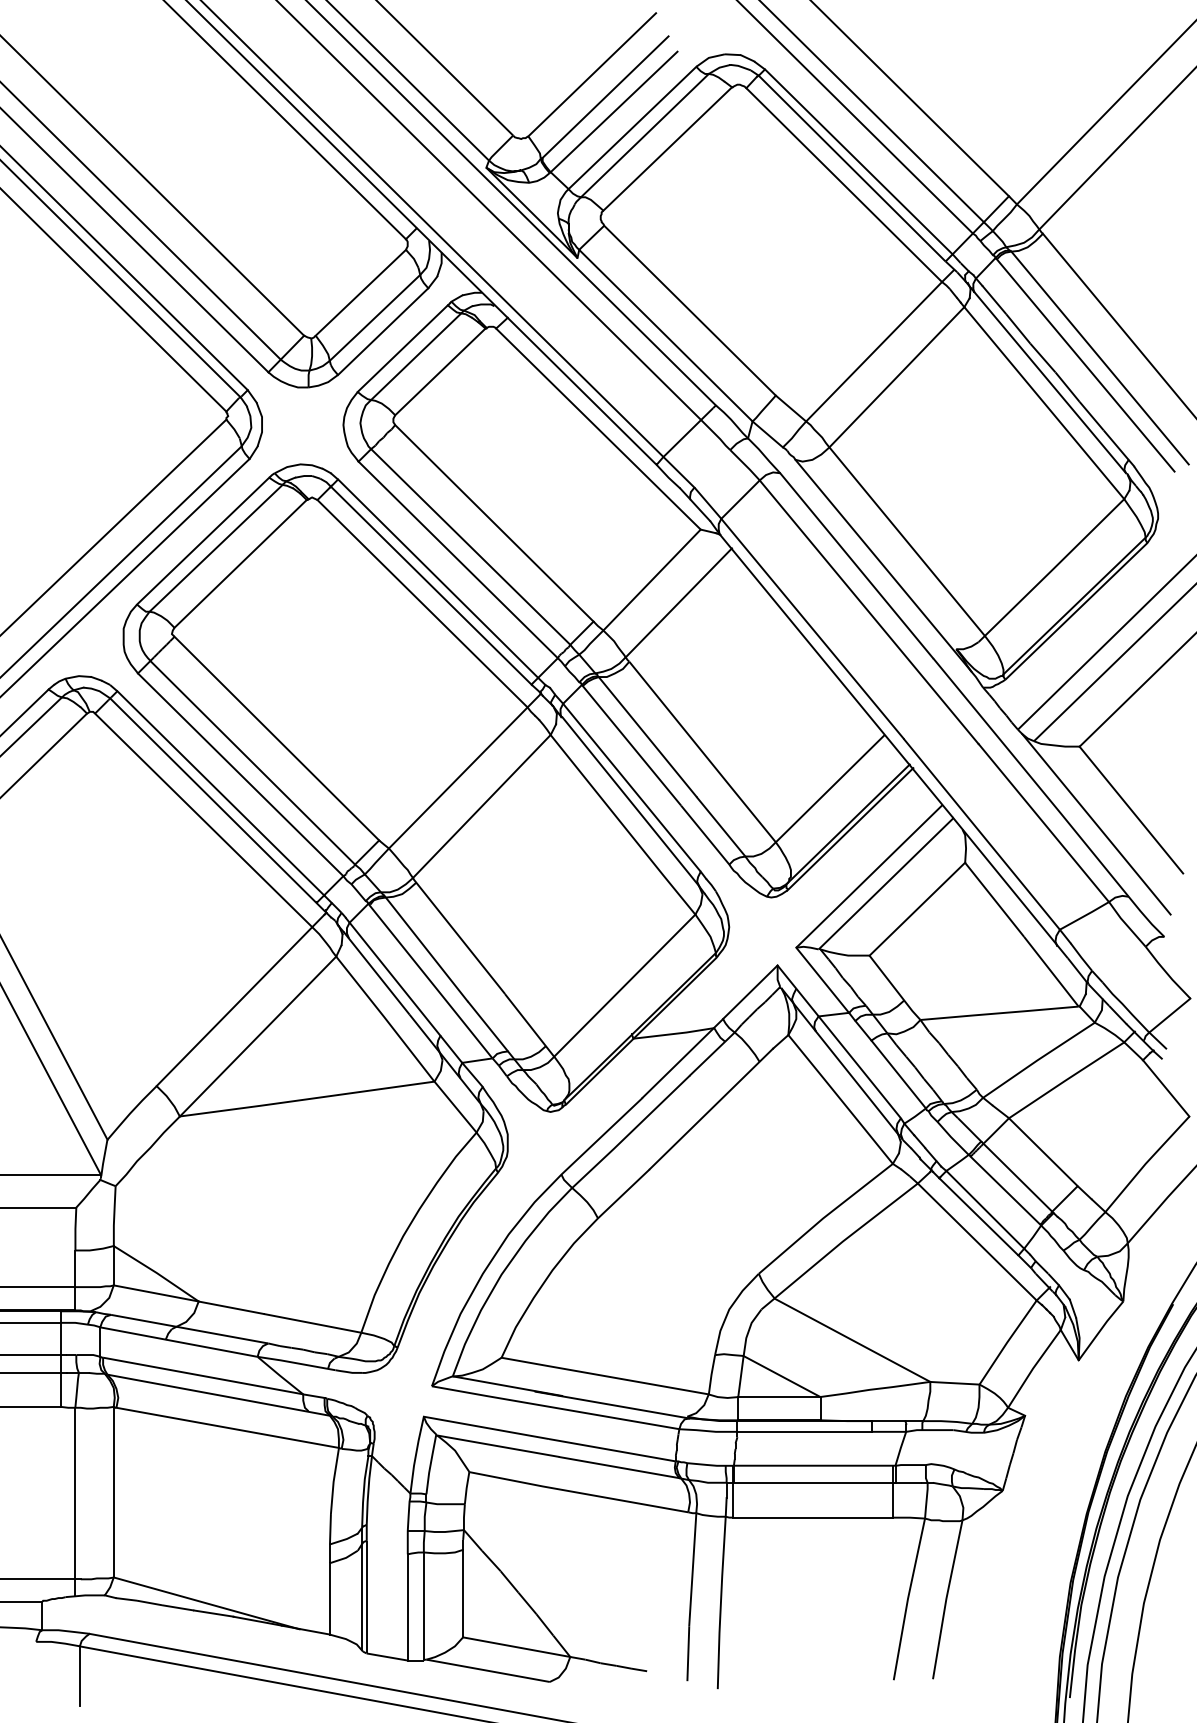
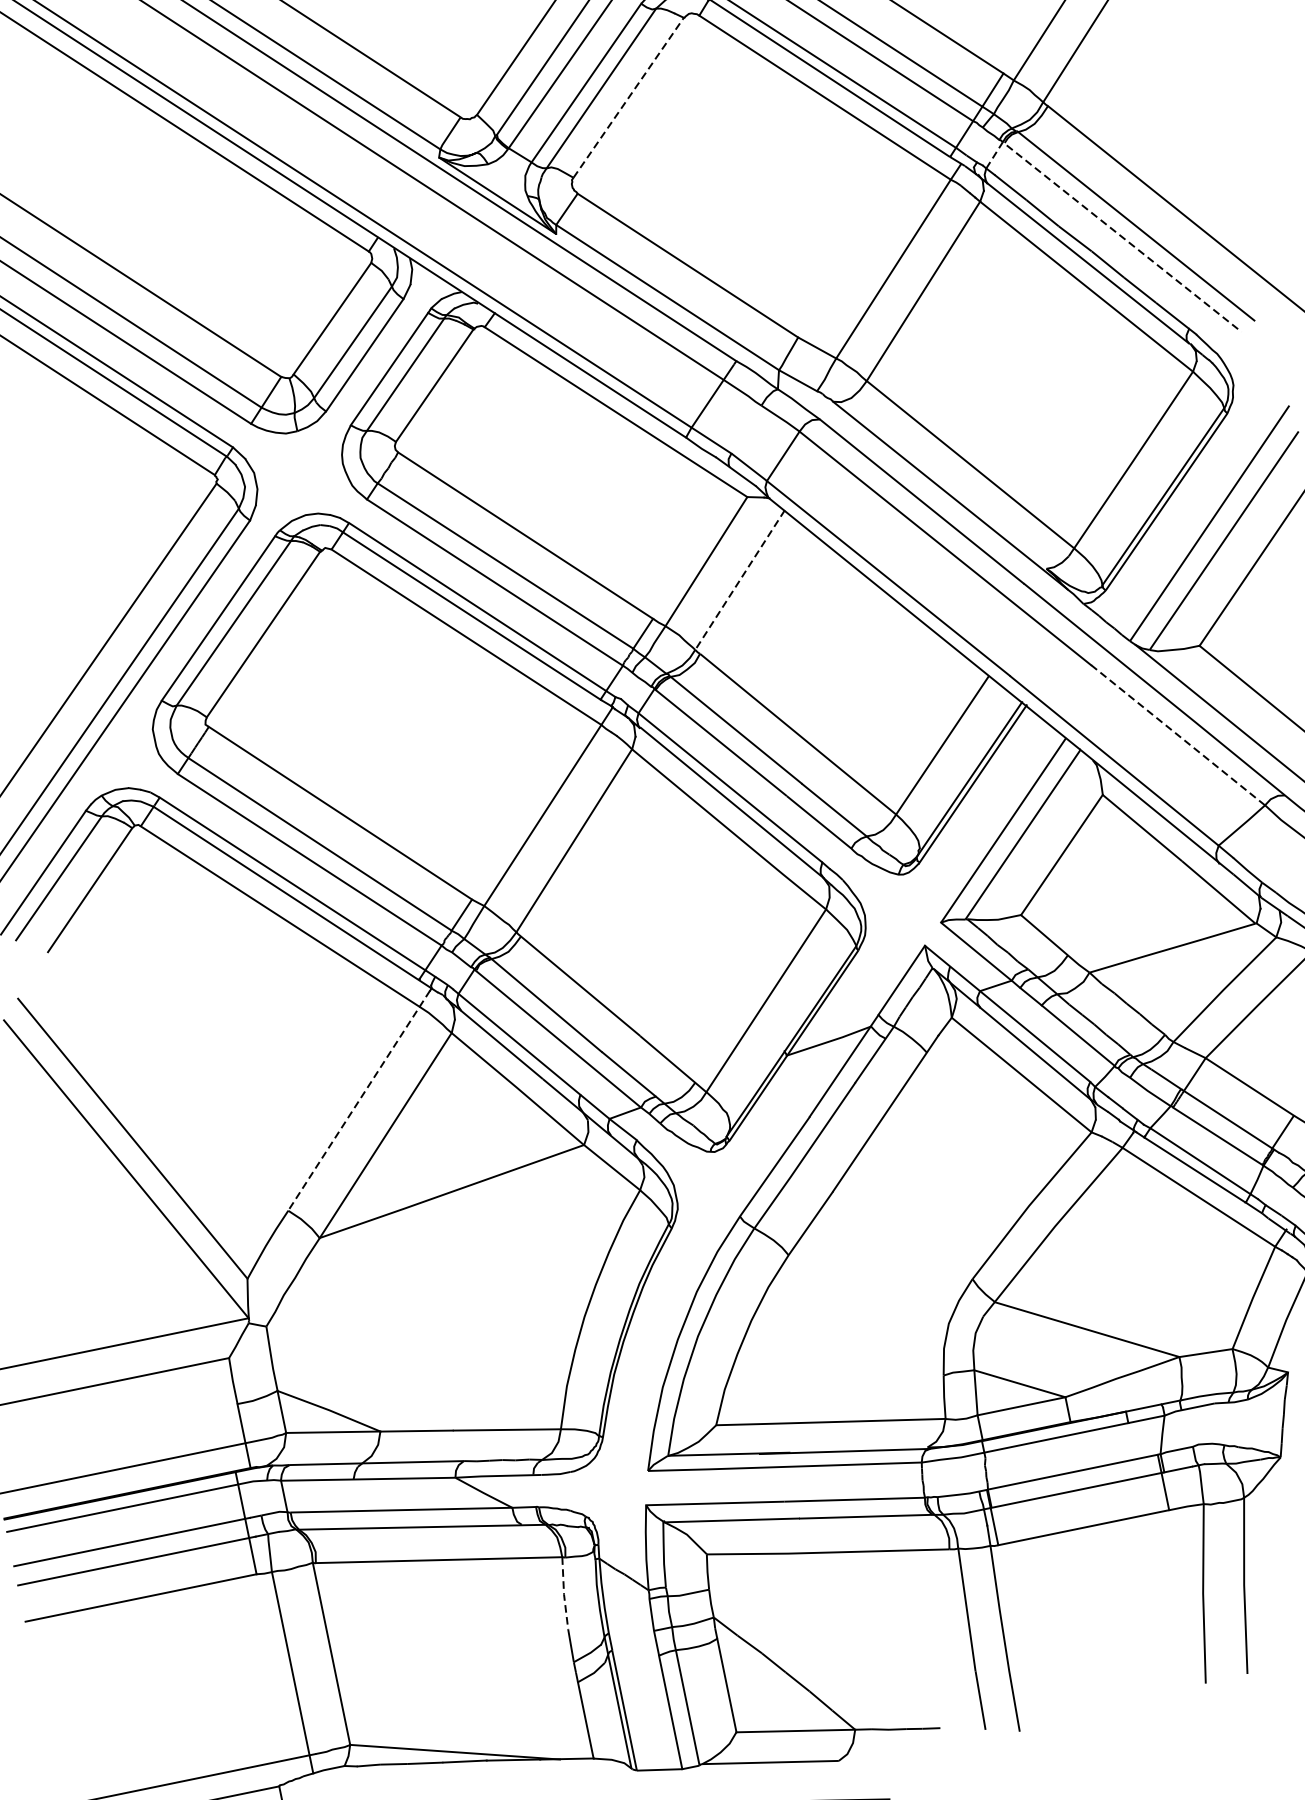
line: (668, 148) -> (629, 97), solid -> dashed
line: (1075, 353) -> (1109, 226), solid -> dashed
line: (678, 603) -> (739, 580), solid -> dashed
line: (1043, 822) -> (1177, 734), solid -> dashed
line: (240, 1000) -> (359, 1100), solid -> dashed
line: (333, 1481) -> (563, 1594), solid -> dashed

